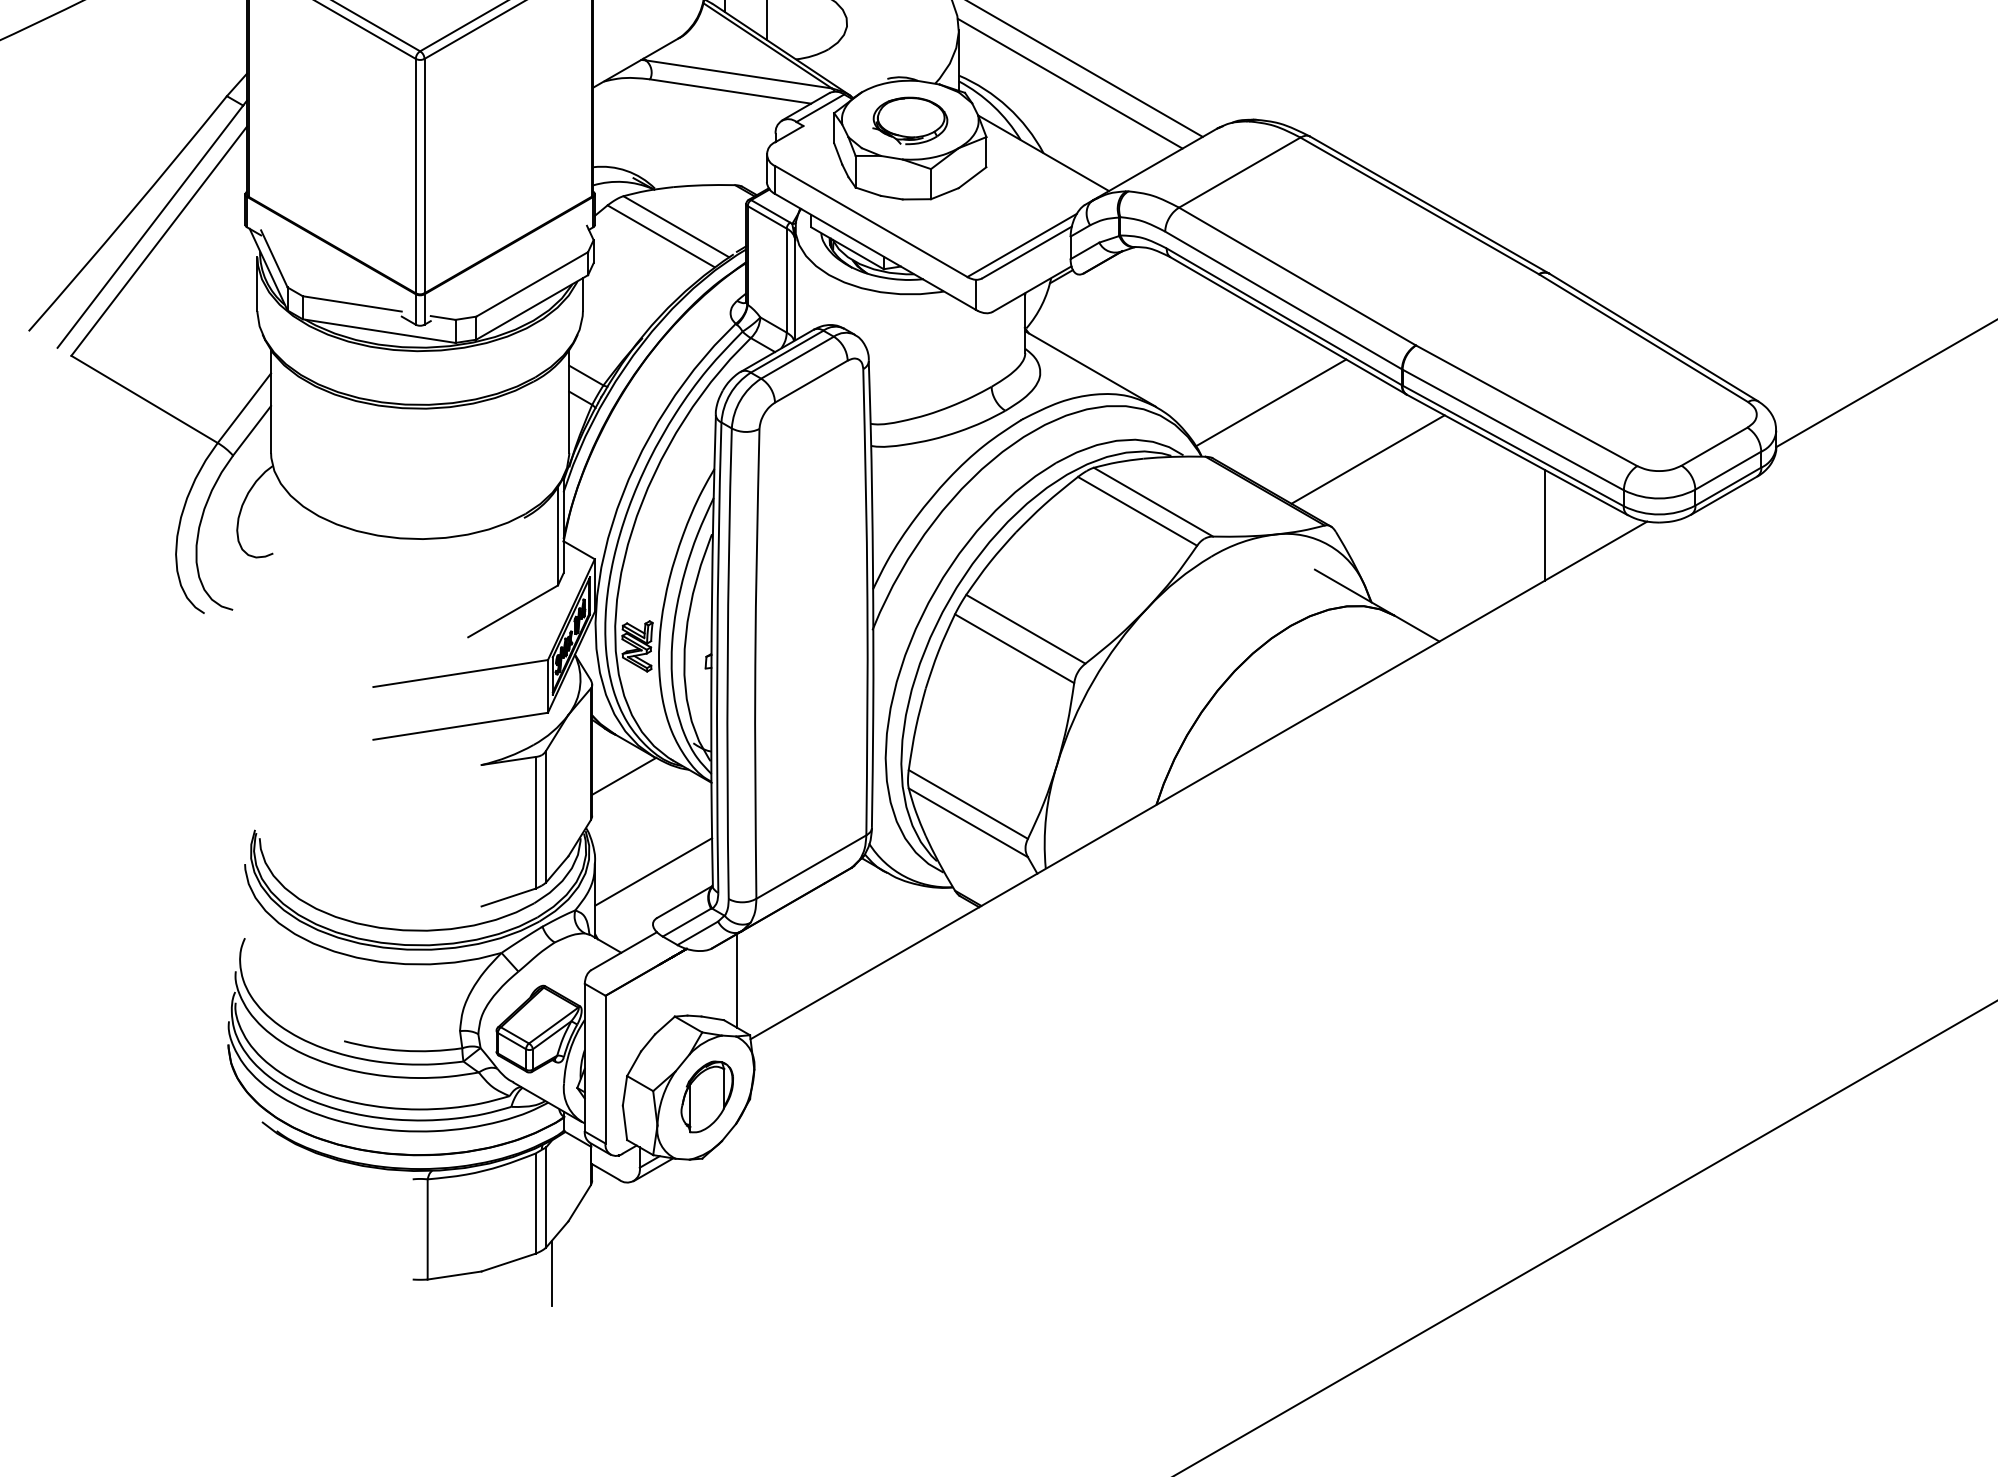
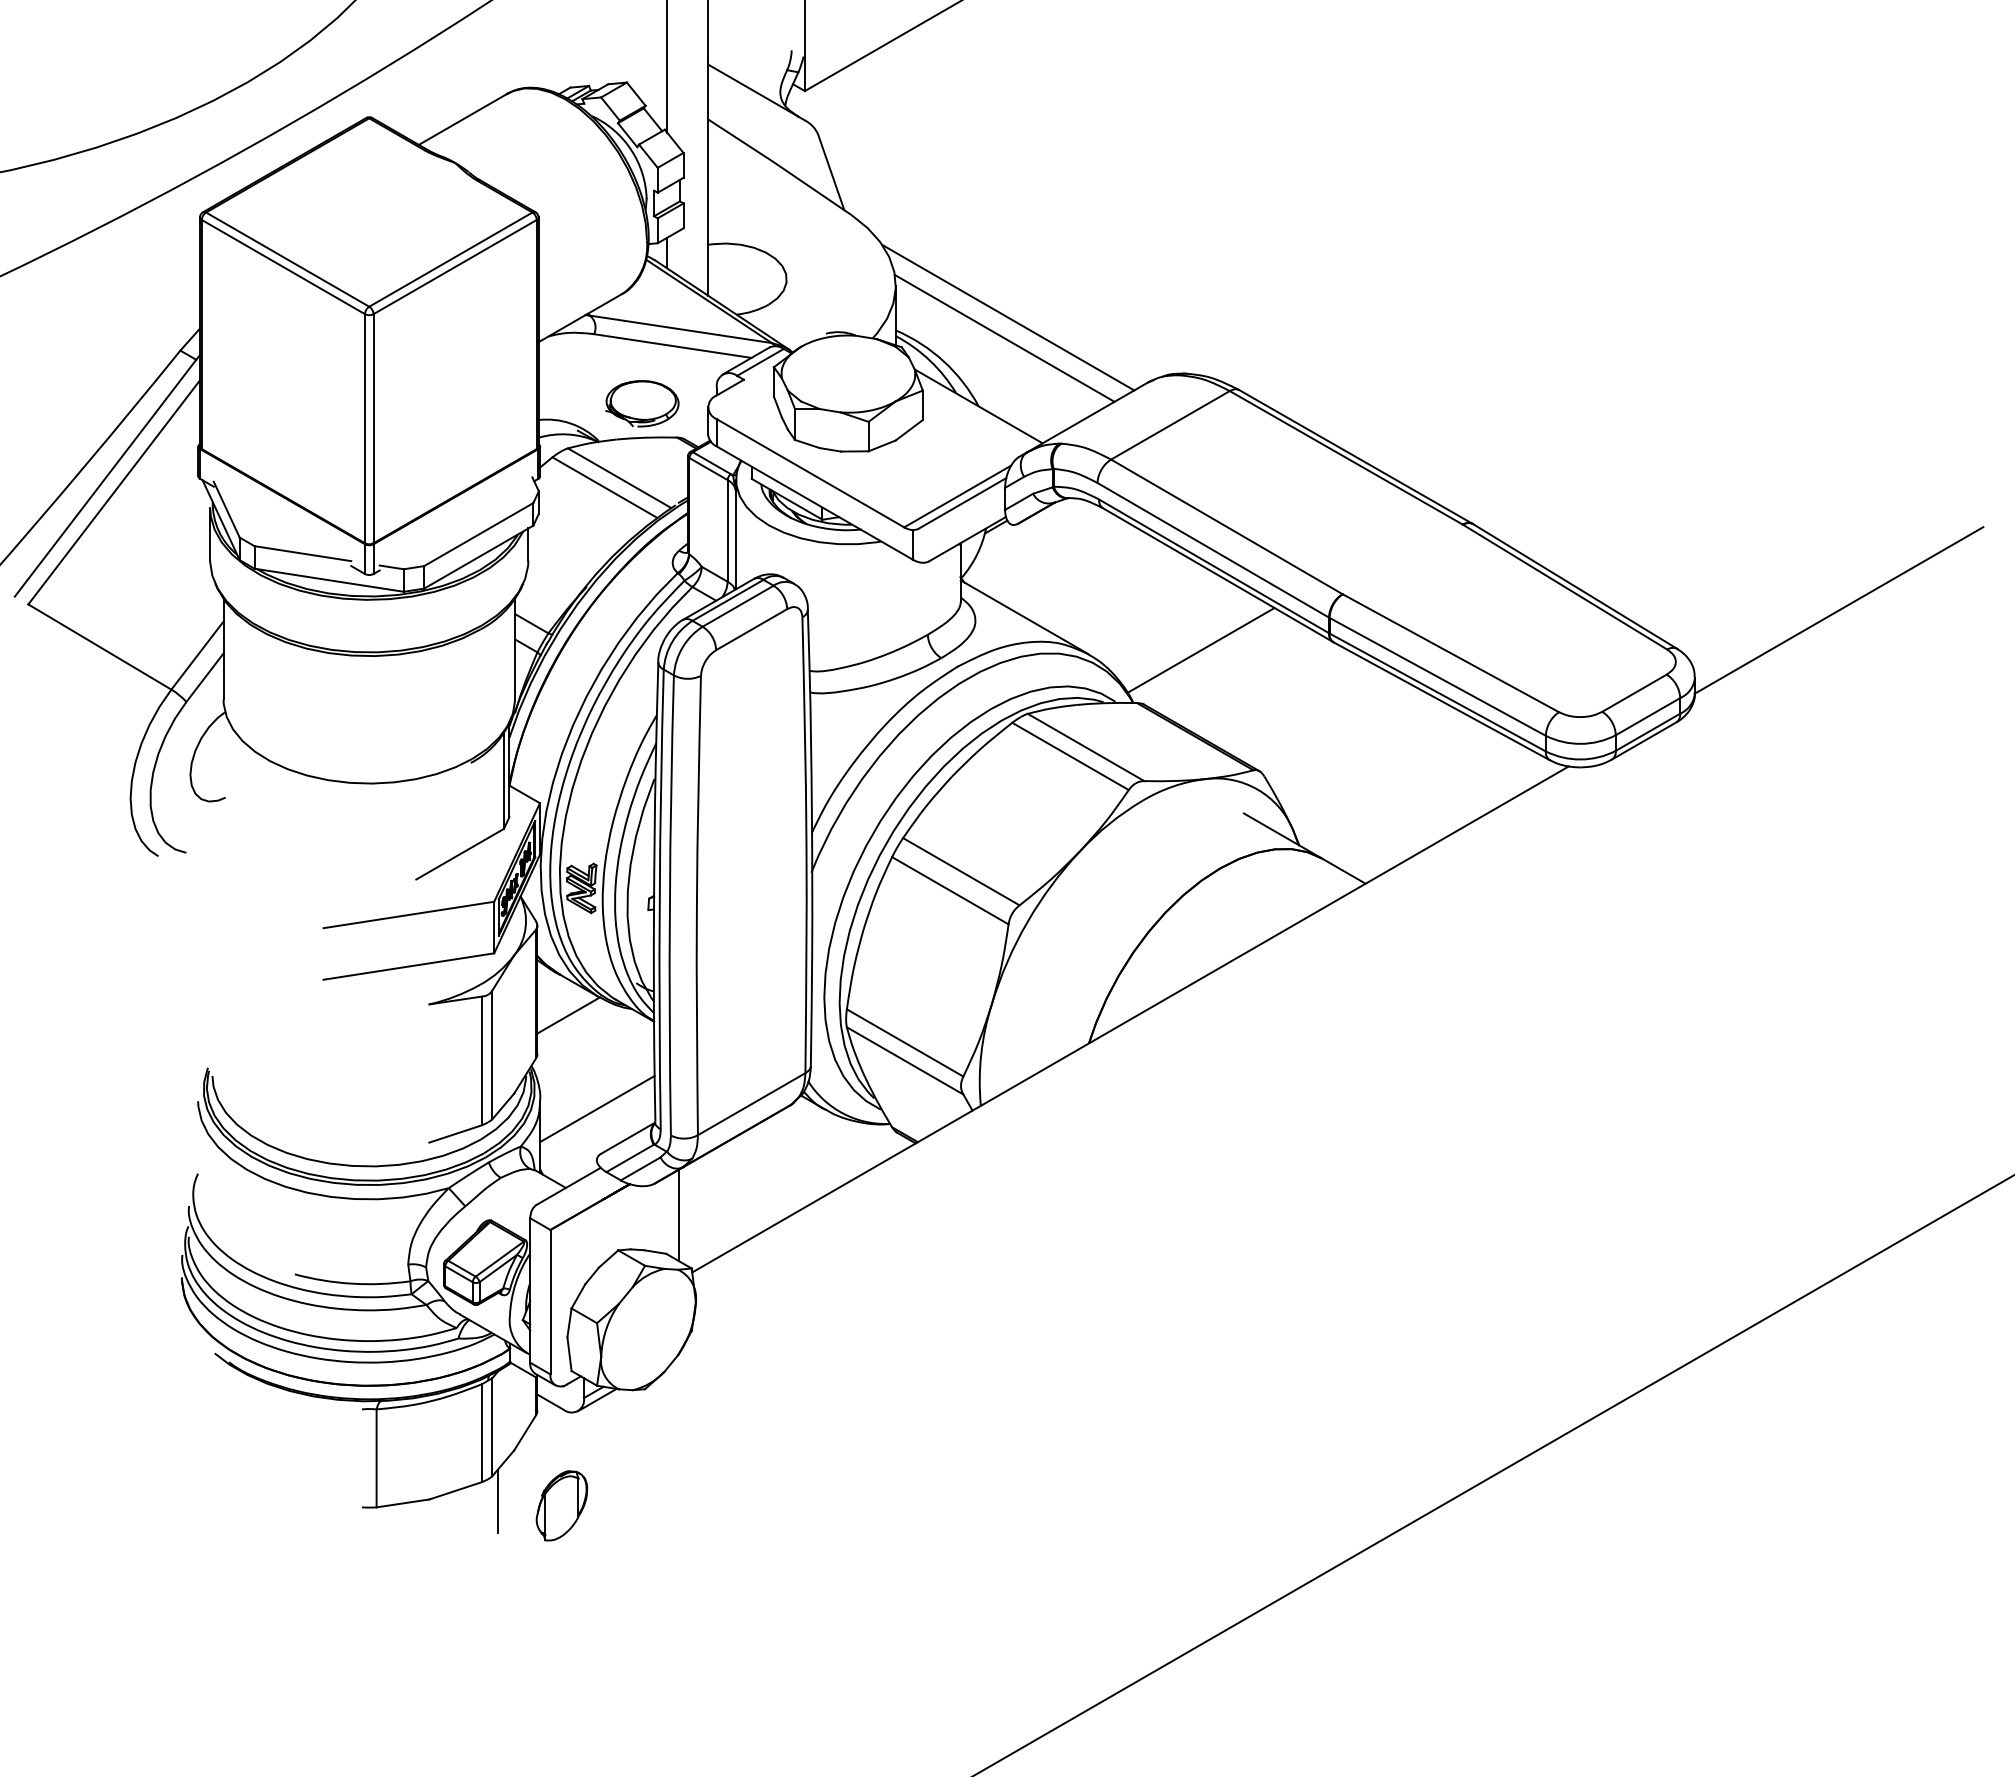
part: (910, 120) -> (642, 403), moved
line: (1367, 459) -> (1295, 705), removed
line: (1544, 524) -> (1468, 769), removed
part: (706, 1096) -> (561, 1505), moved

